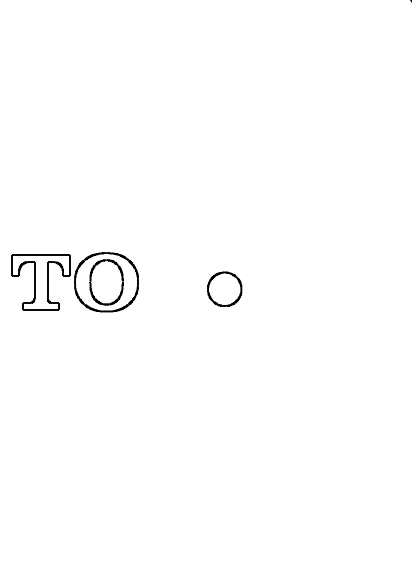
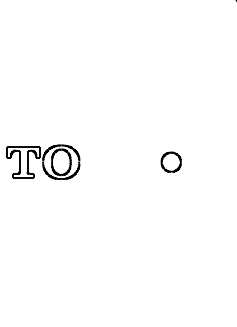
part: (223, 287) -> (170, 161), moved

